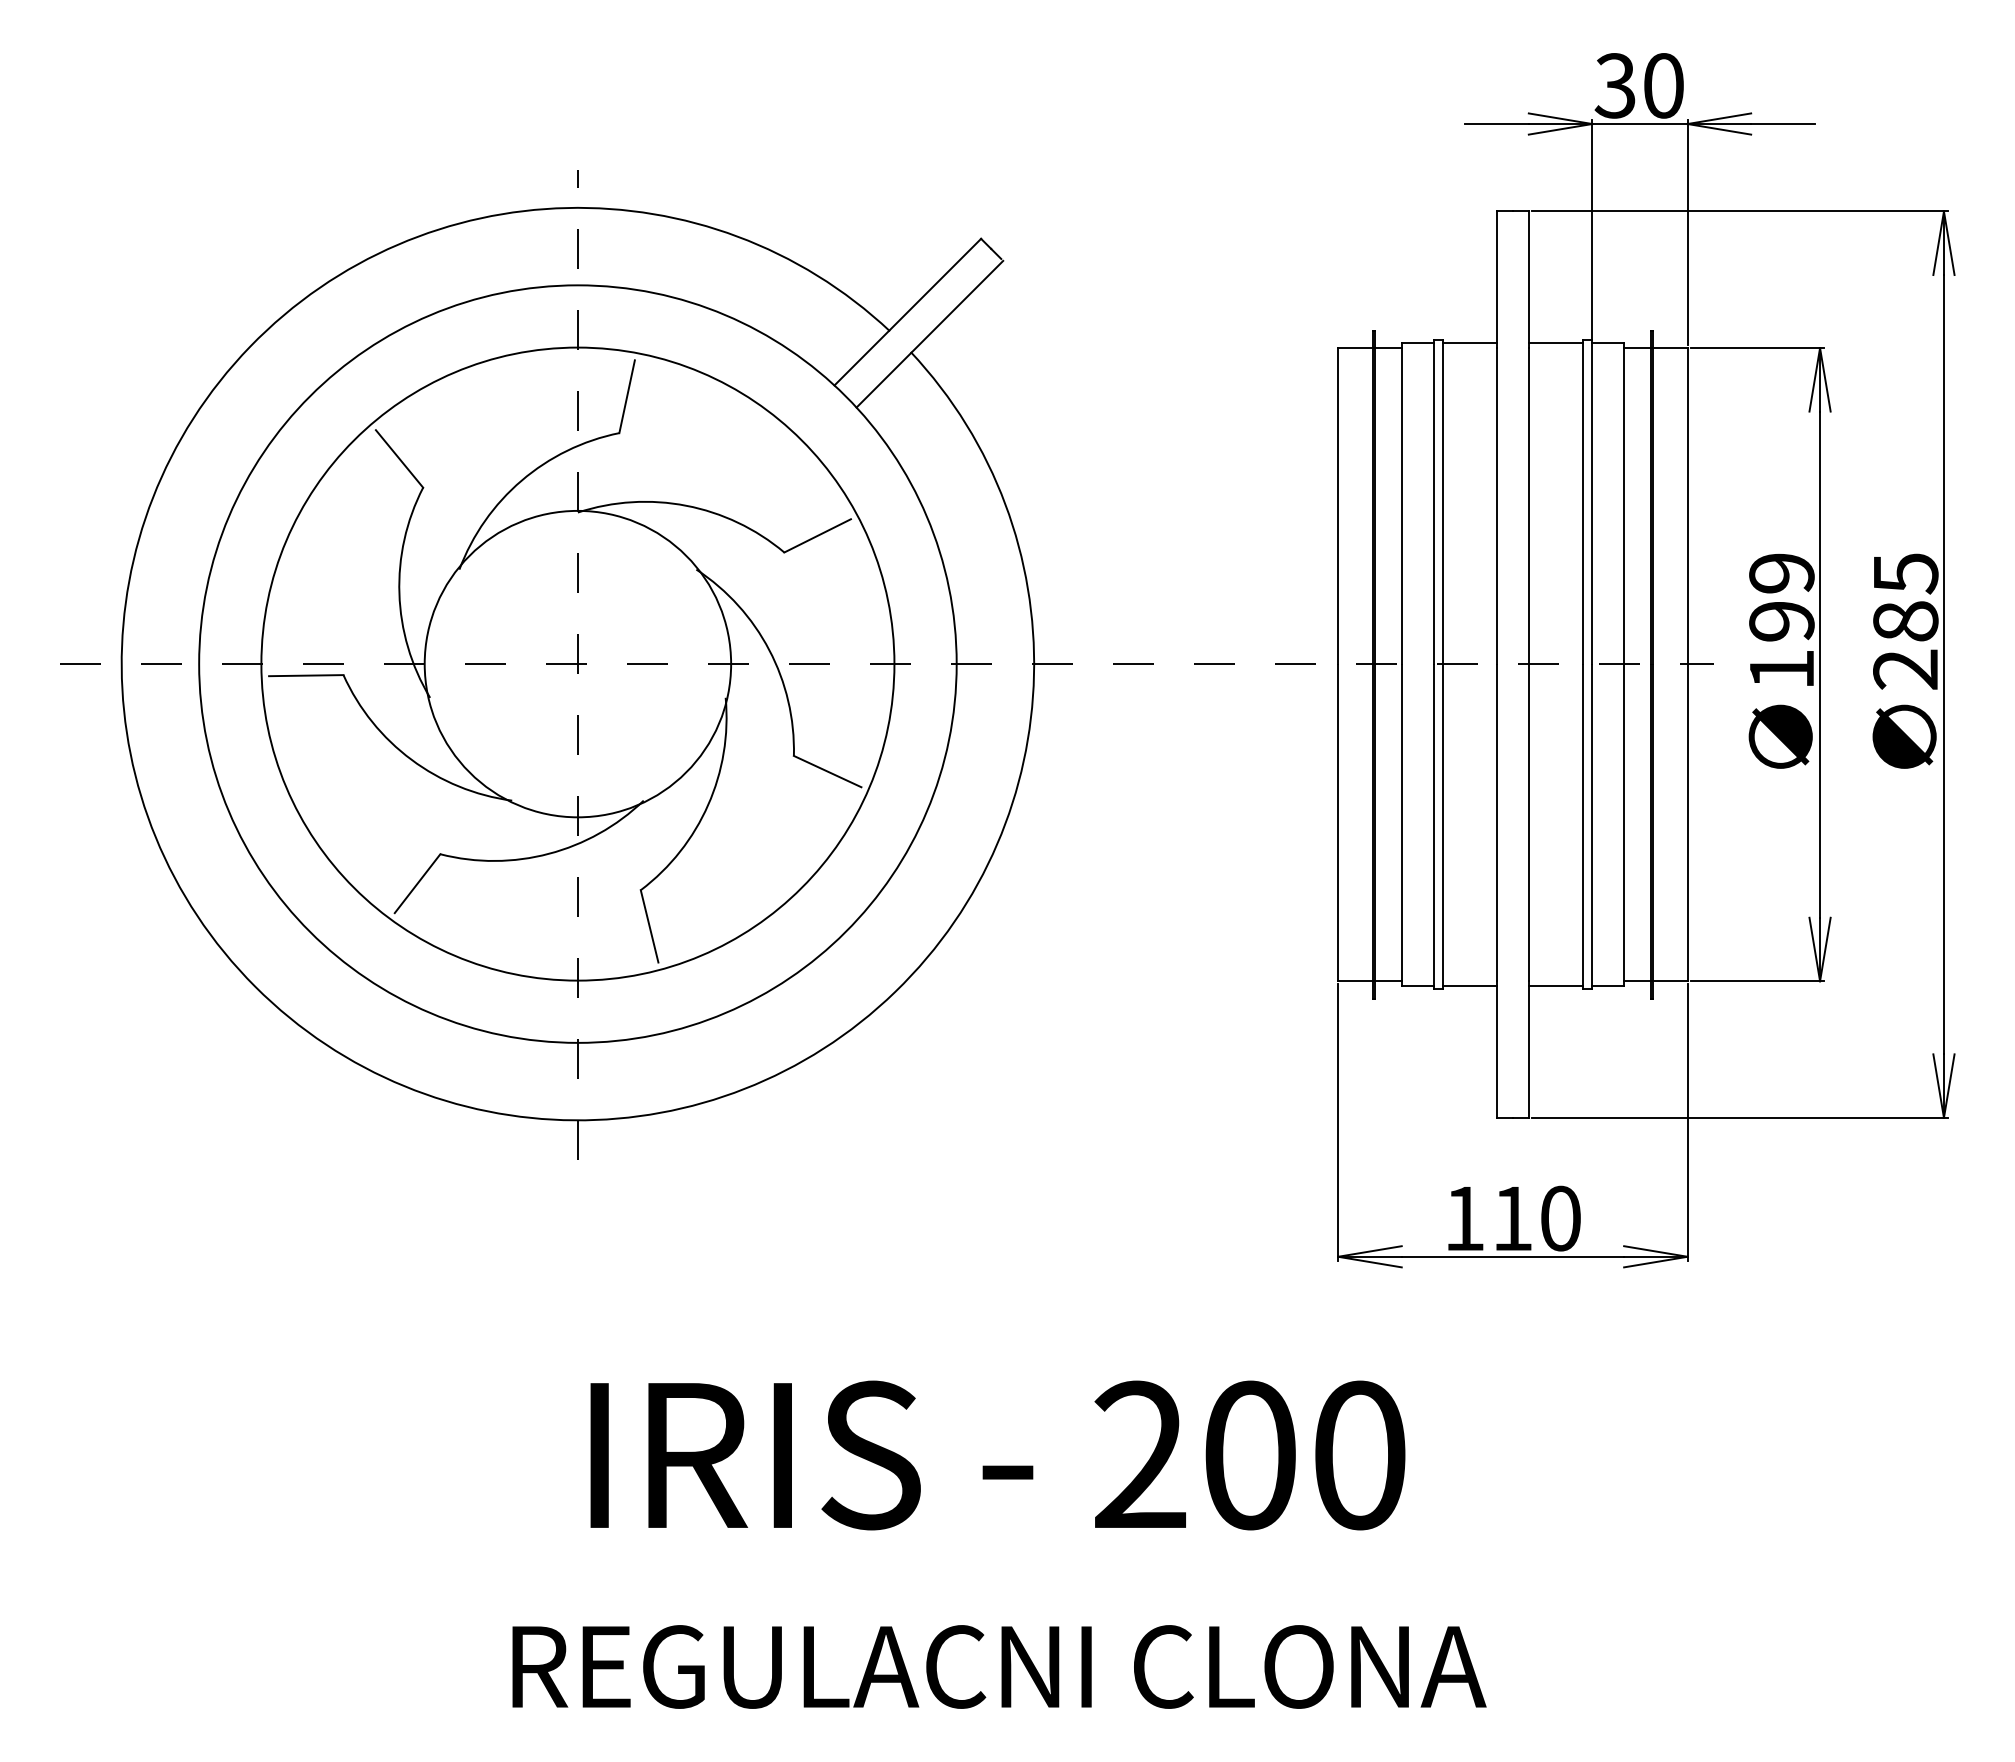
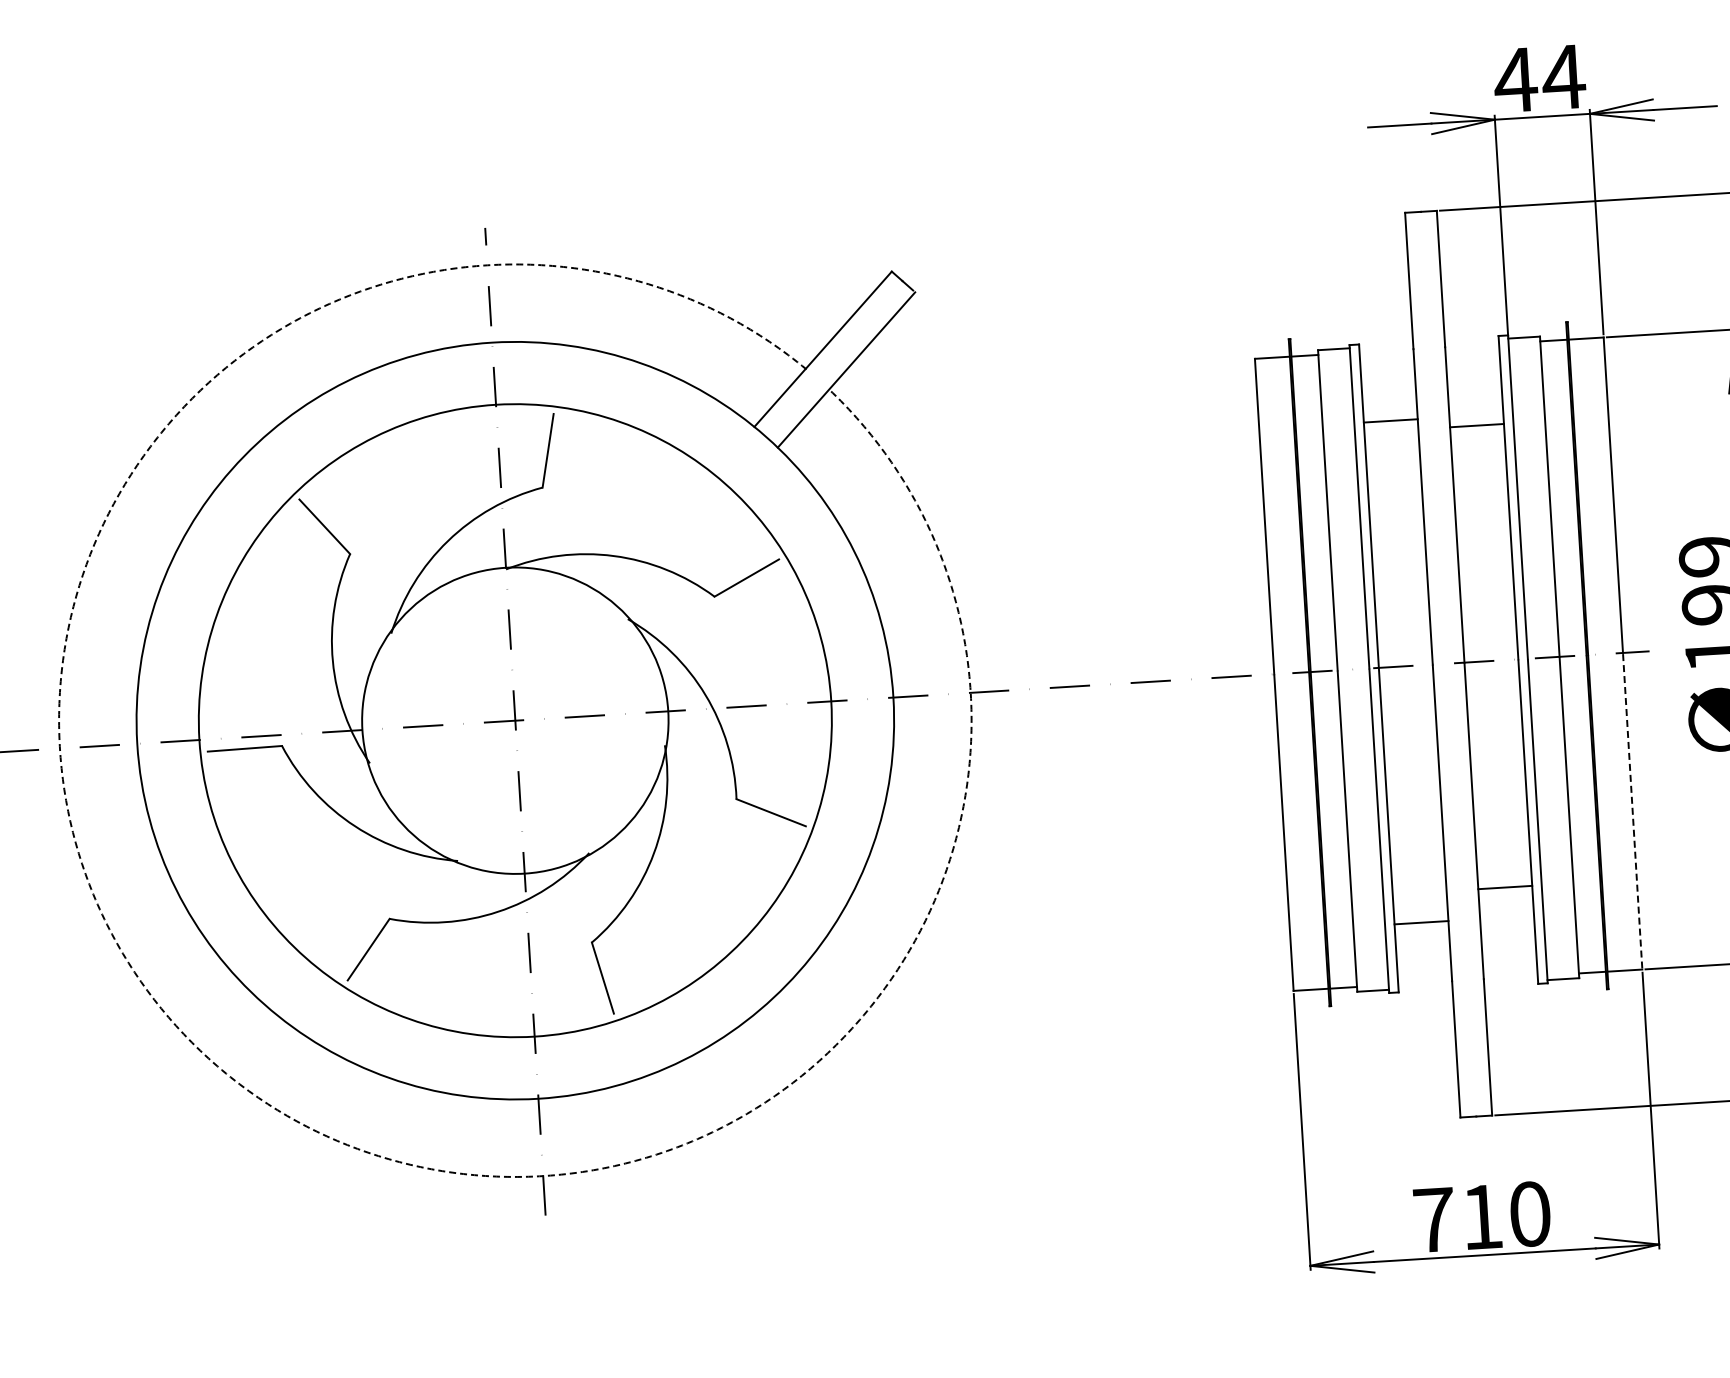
text: (1639, 85) -> (1539, 78), 30 -> 44
line: (1470, 343) -> (1391, 421), moved
line: (1555, 343) -> (1476, 425), moved
line: (1687, 823) -> (1632, 812), solid -> dashed
arc: (255, 986) -> (213, 1062), solid -> dashed
line: (1470, 986) -> (1421, 923), moved
line: (1555, 986) -> (1504, 887), moved
text: (1464, 1218) -> (1434, 1219), 110 -> 710

